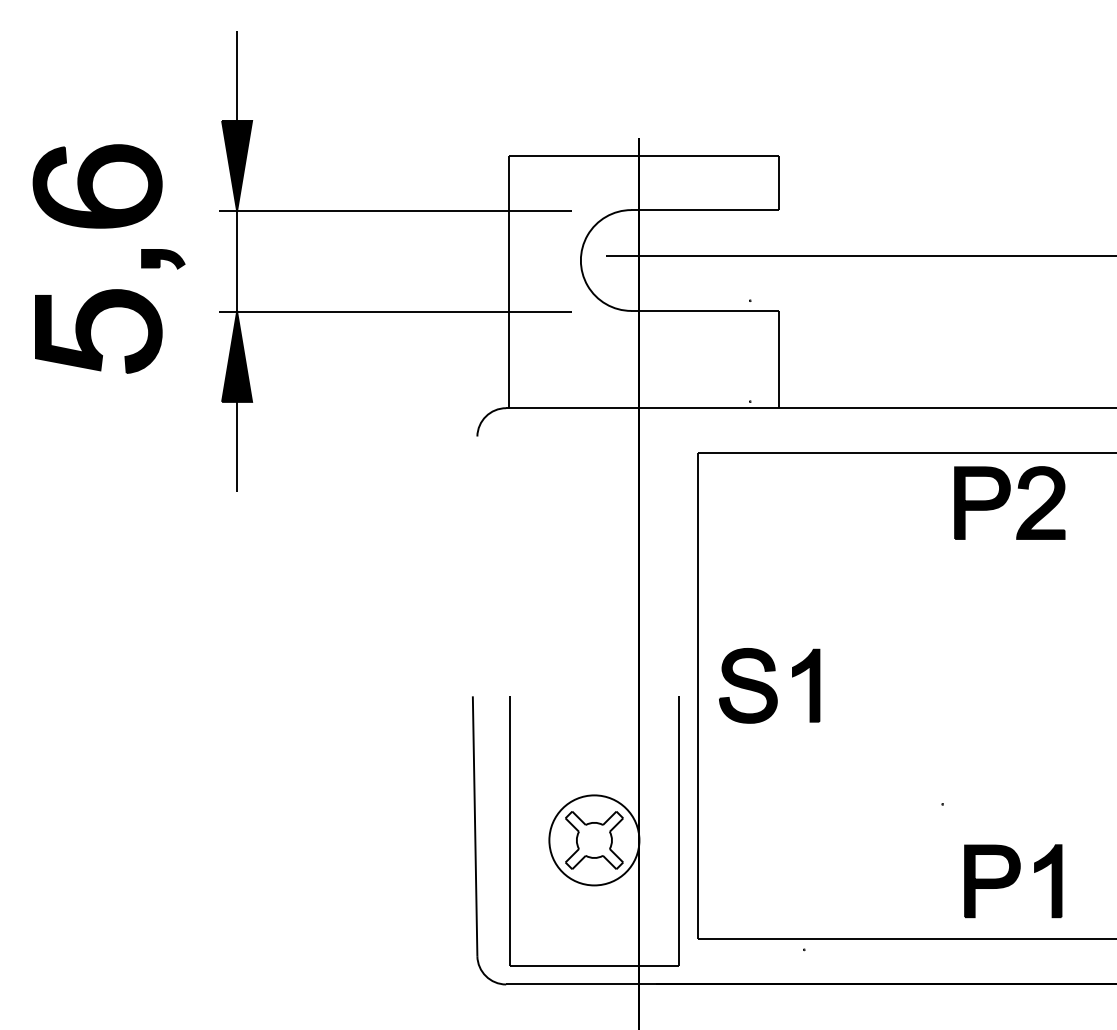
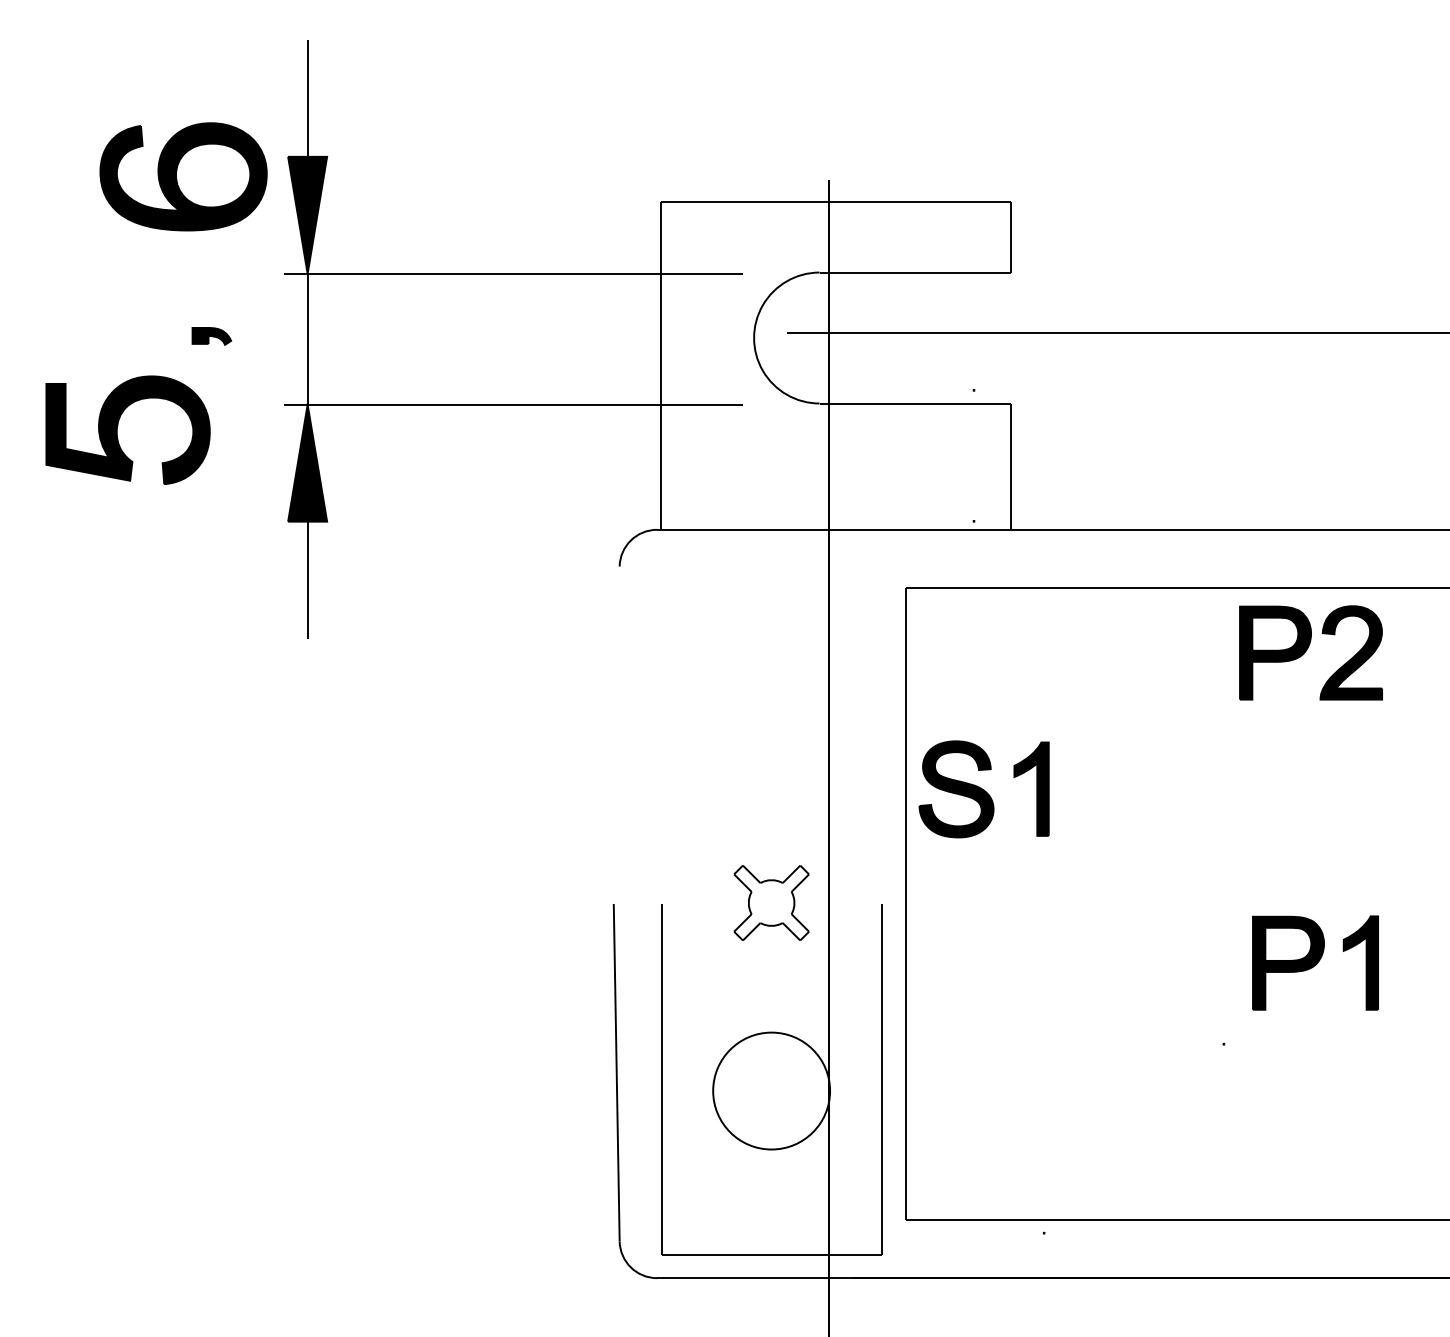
part: (97, 186) -> (183, 176), moved
part: (163, 259) -> (211, 336), size x0.7
part: (769, 685) -> (983, 789), moved
part: (594, 839) -> (771, 902), moved
part: (1013, 880) -> (1315, 962), moved

